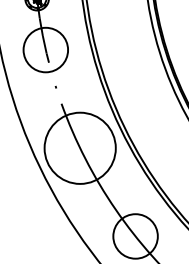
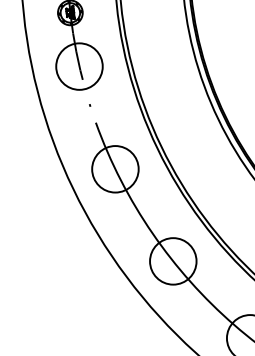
circle: (80, 148) -> (115, 169), size x0.62

